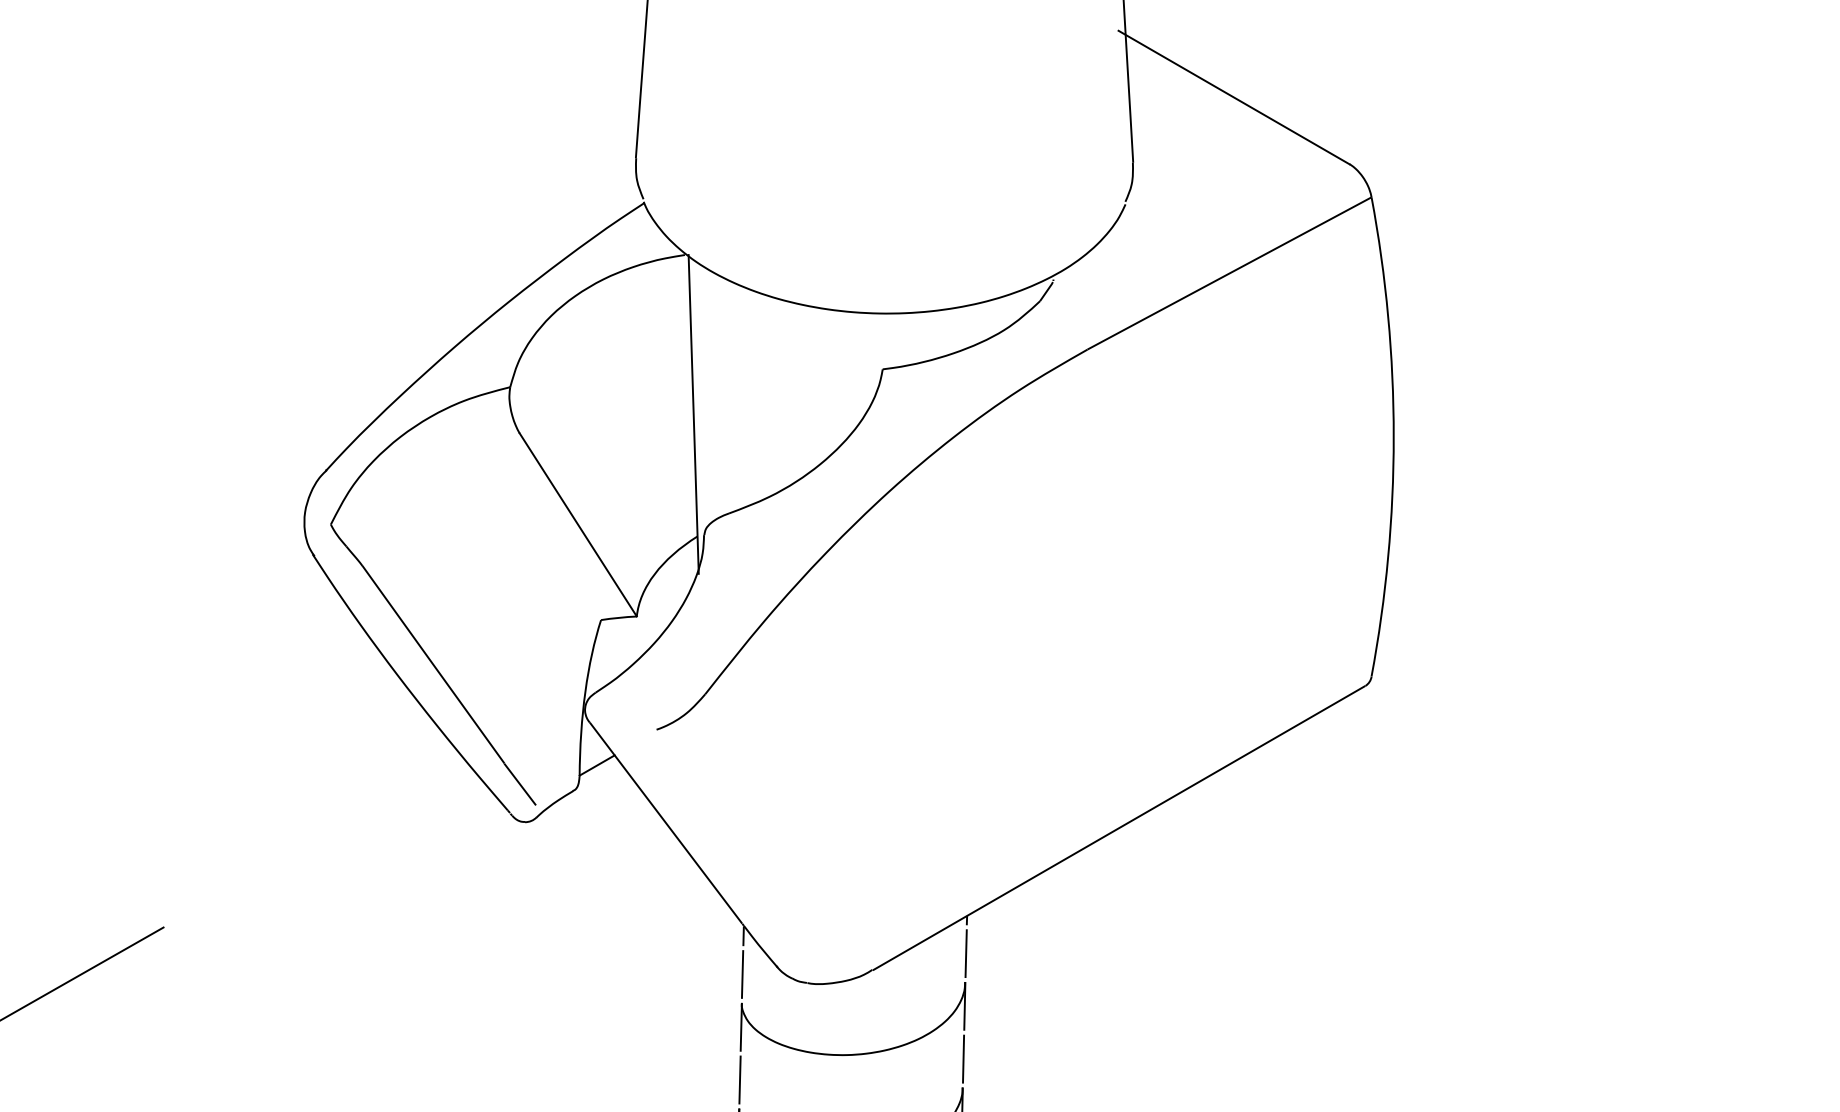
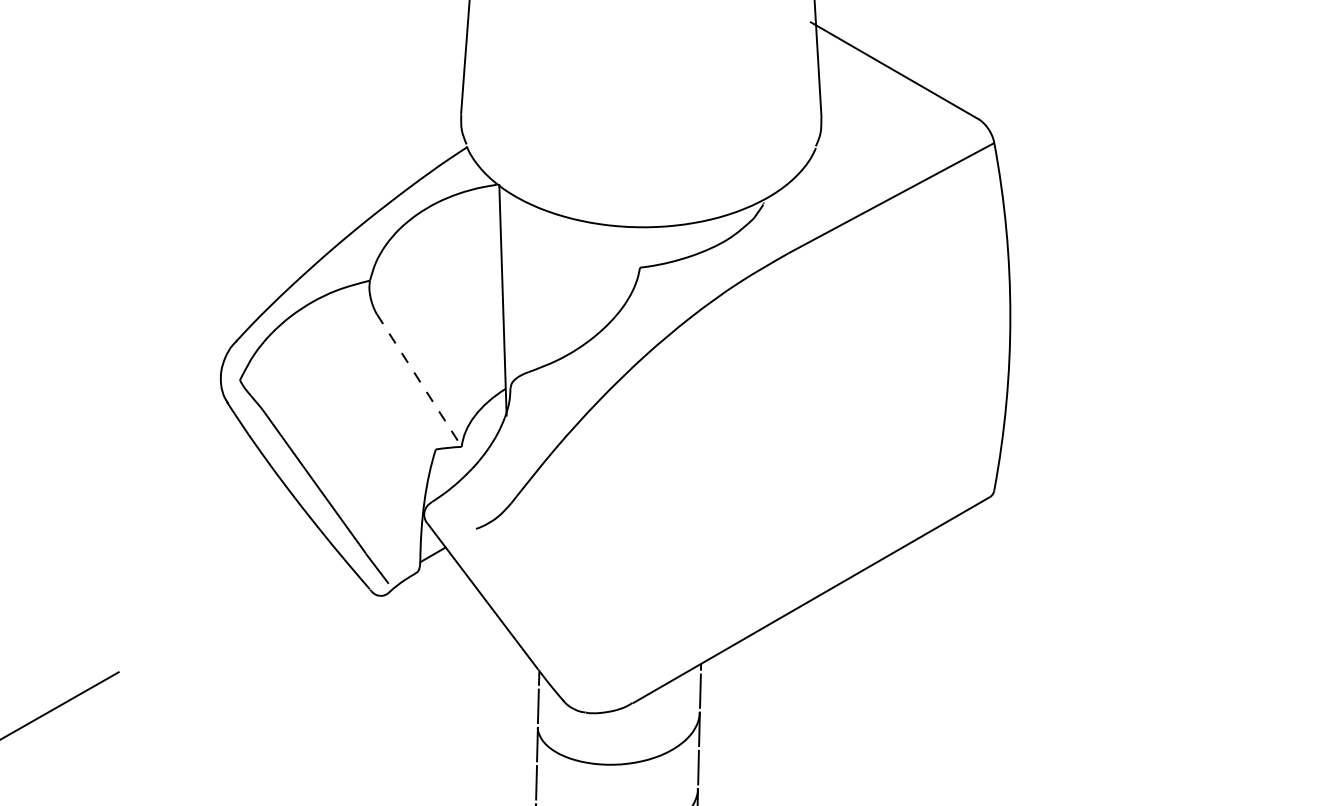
line: (578, 525) -> (419, 380), solid -> dashed

